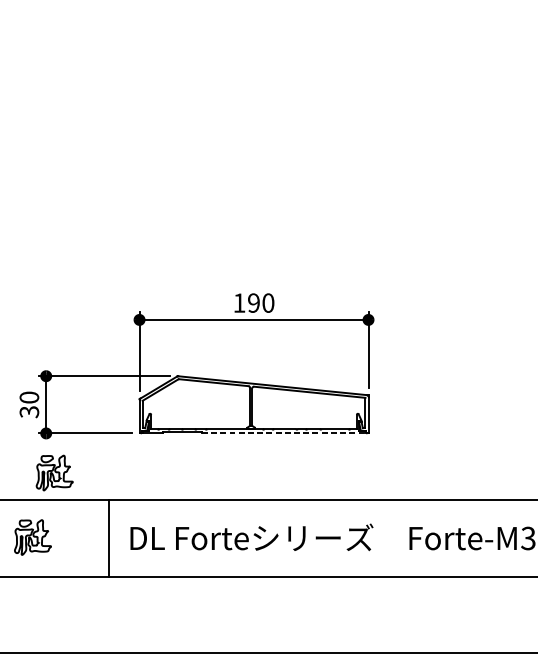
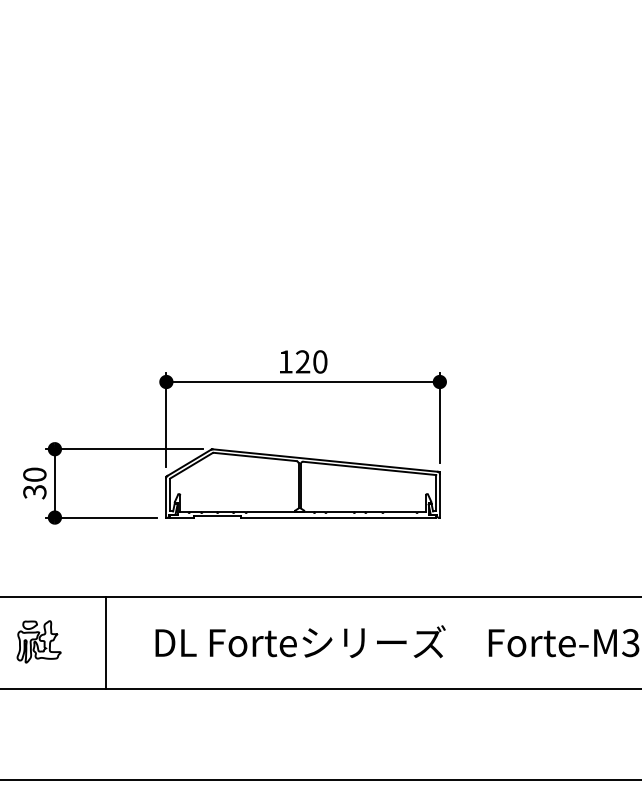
text: (253, 302) -> (302, 361), 190 -> 120
line: (283, 433) -> (338, 517), dashed -> solid
part: (54, 472) -> (64, 564), removed
line: (109, 538) -> (106, 642), moved

